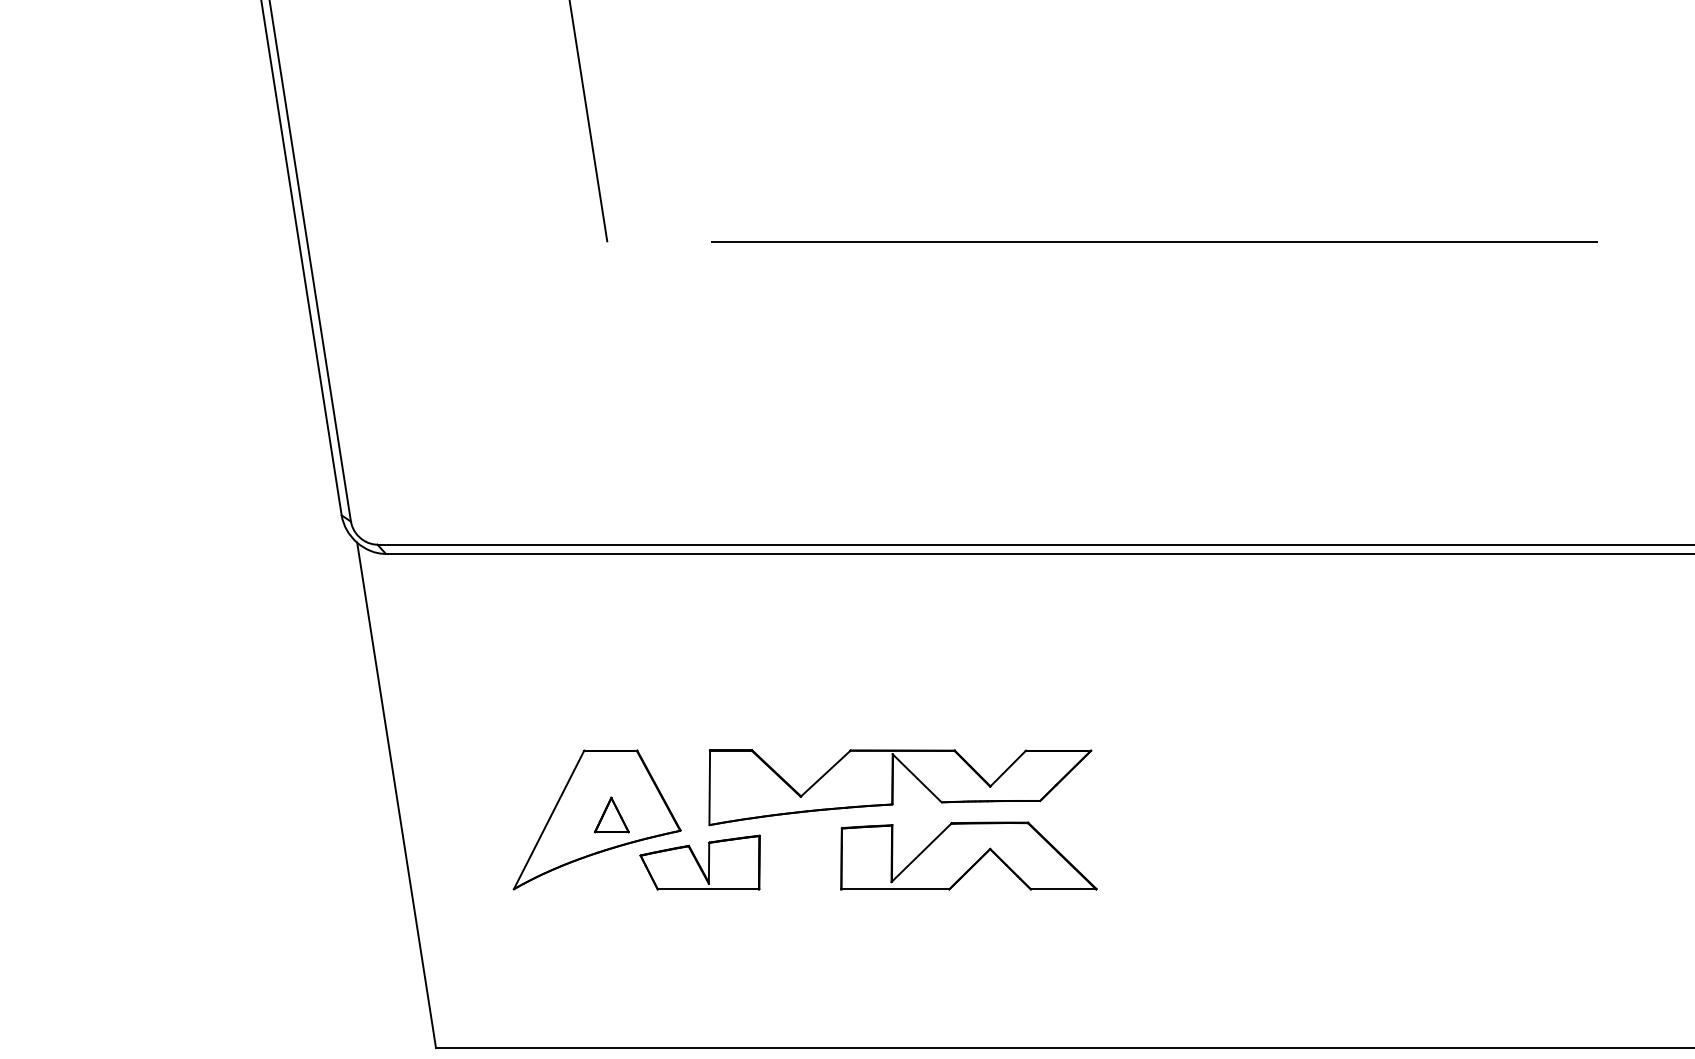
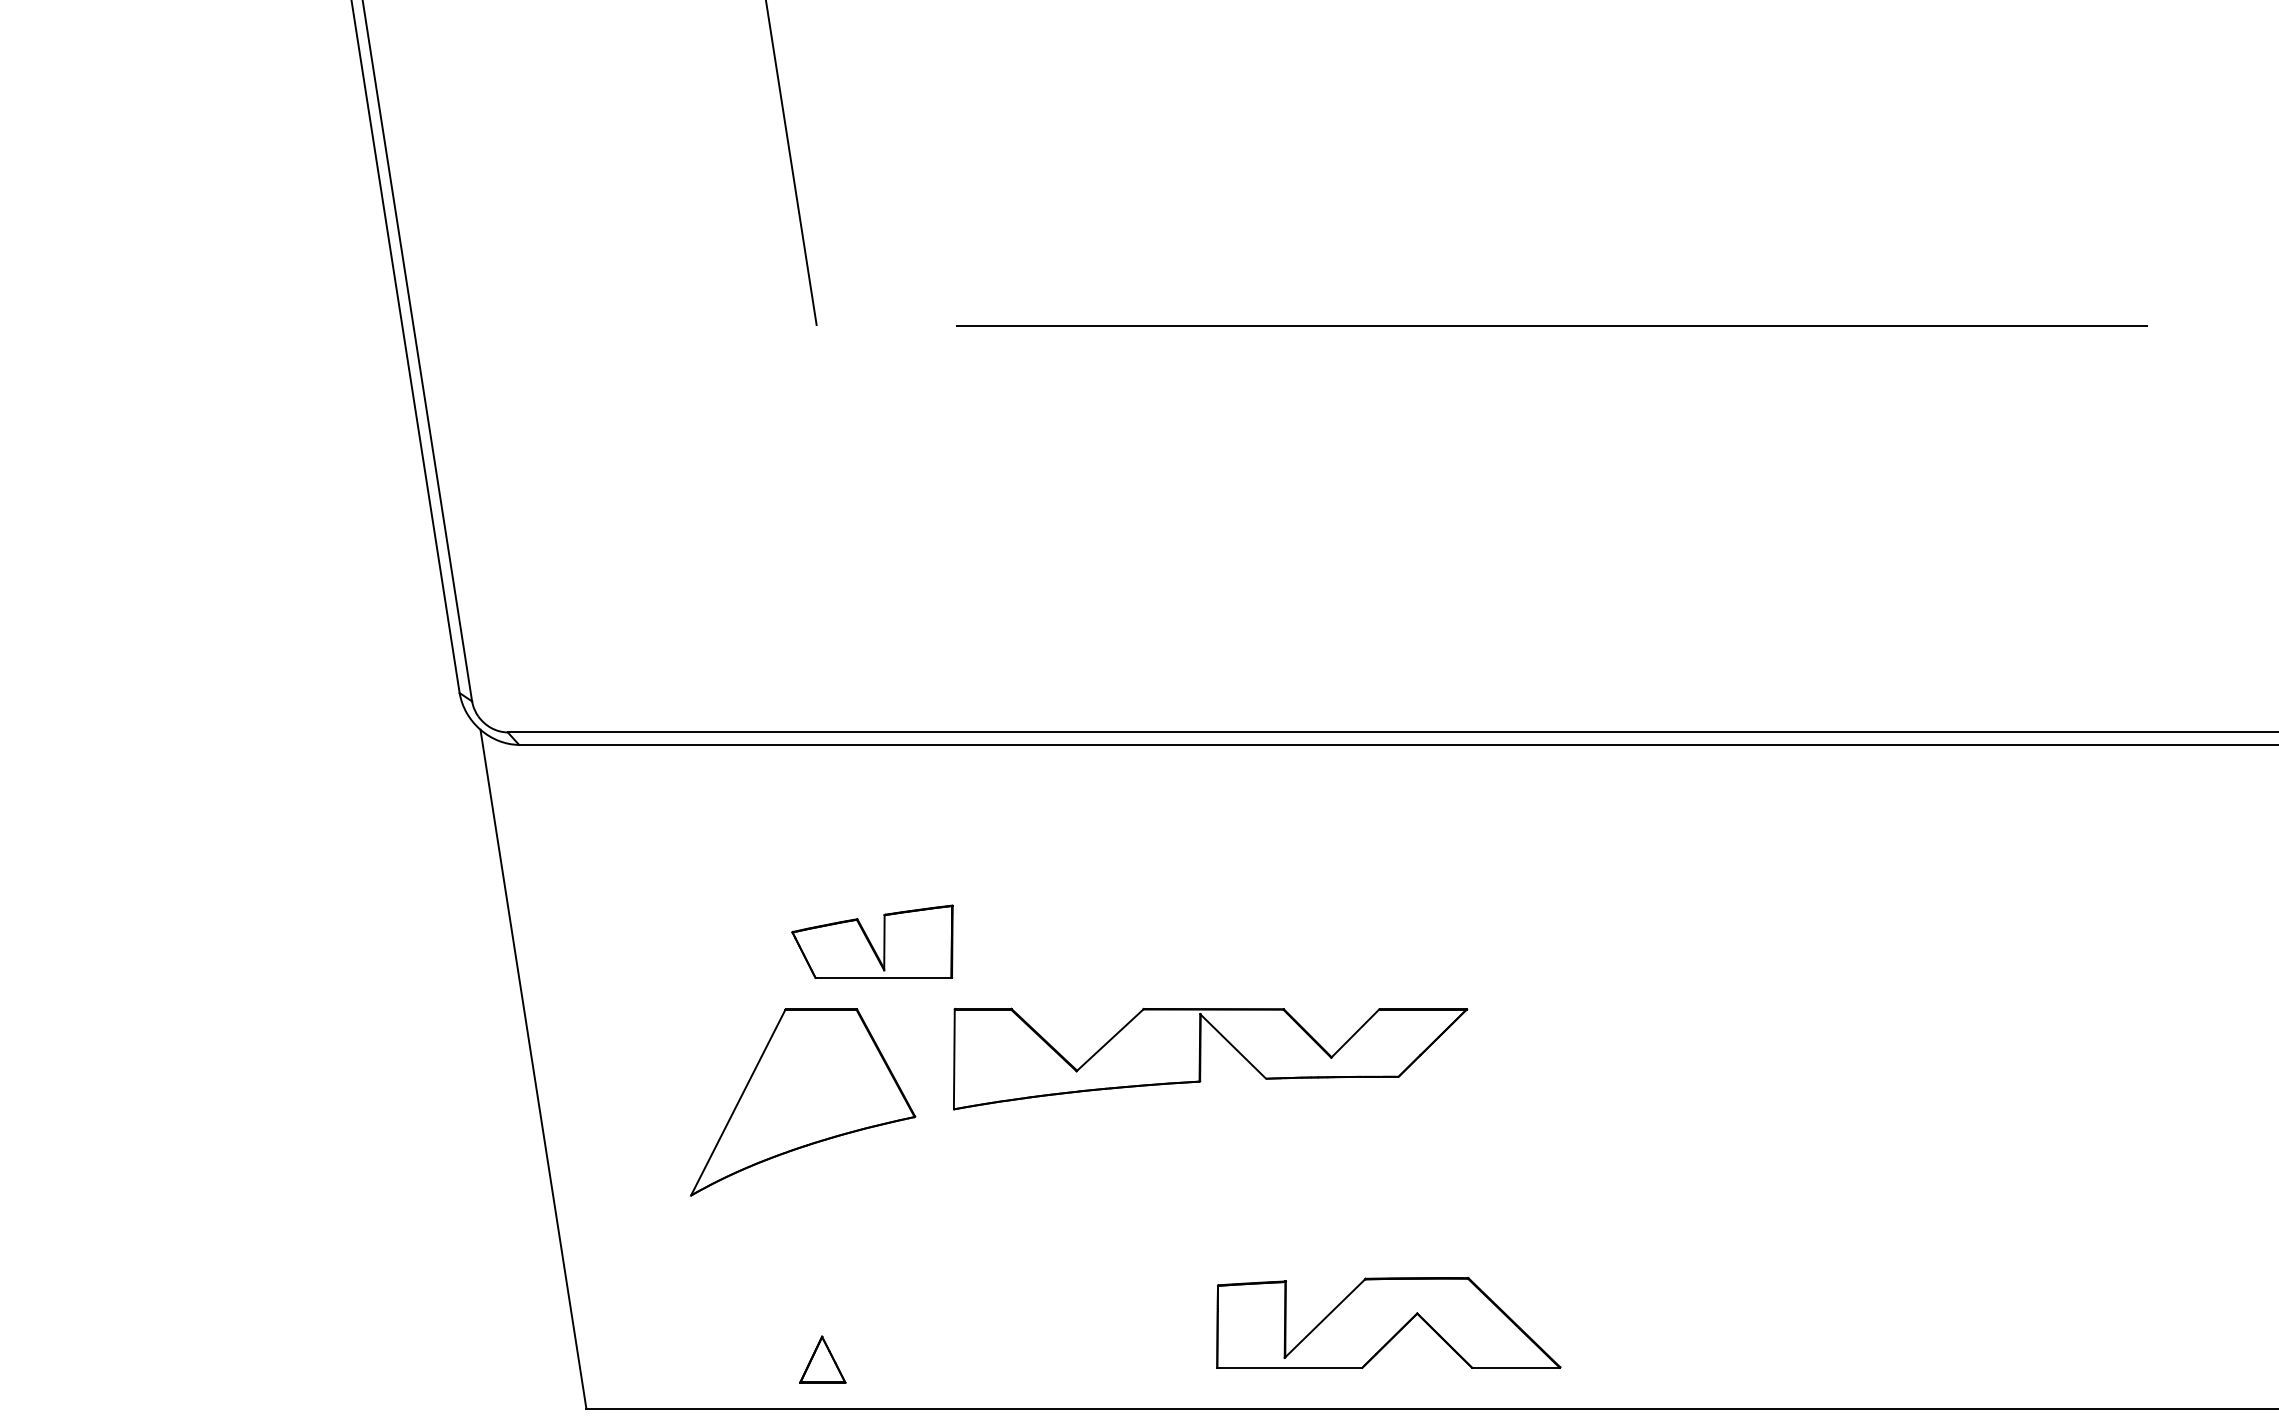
part: (611, 814) -> (822, 1359), moved
part: (968, 855) -> (1388, 1322), moved
part: (700, 862) -> (872, 941), moved

